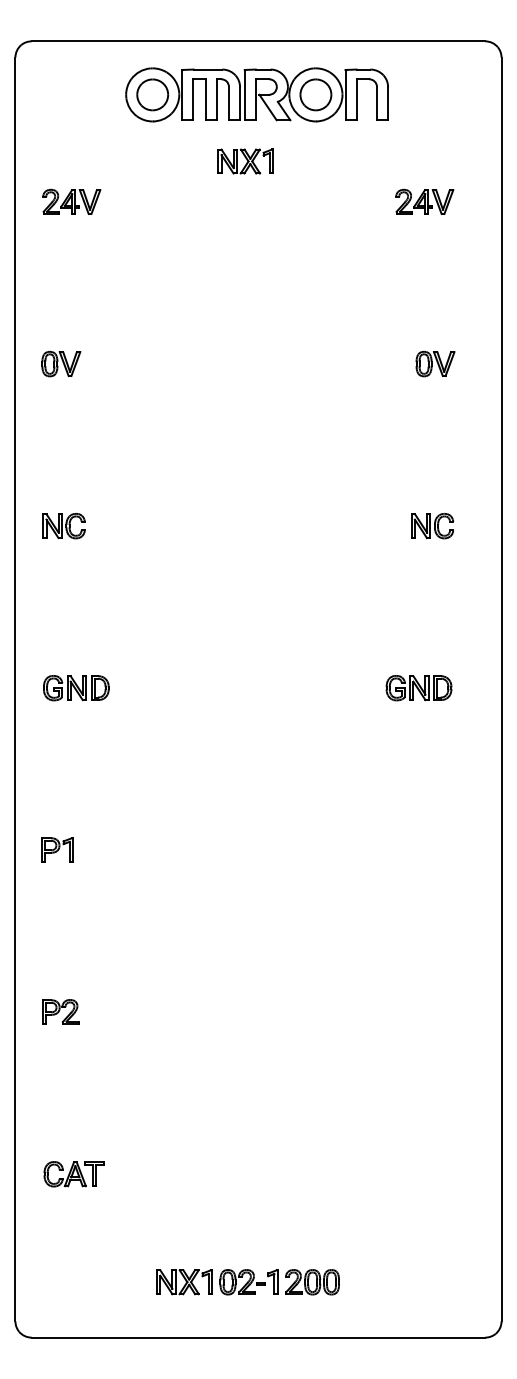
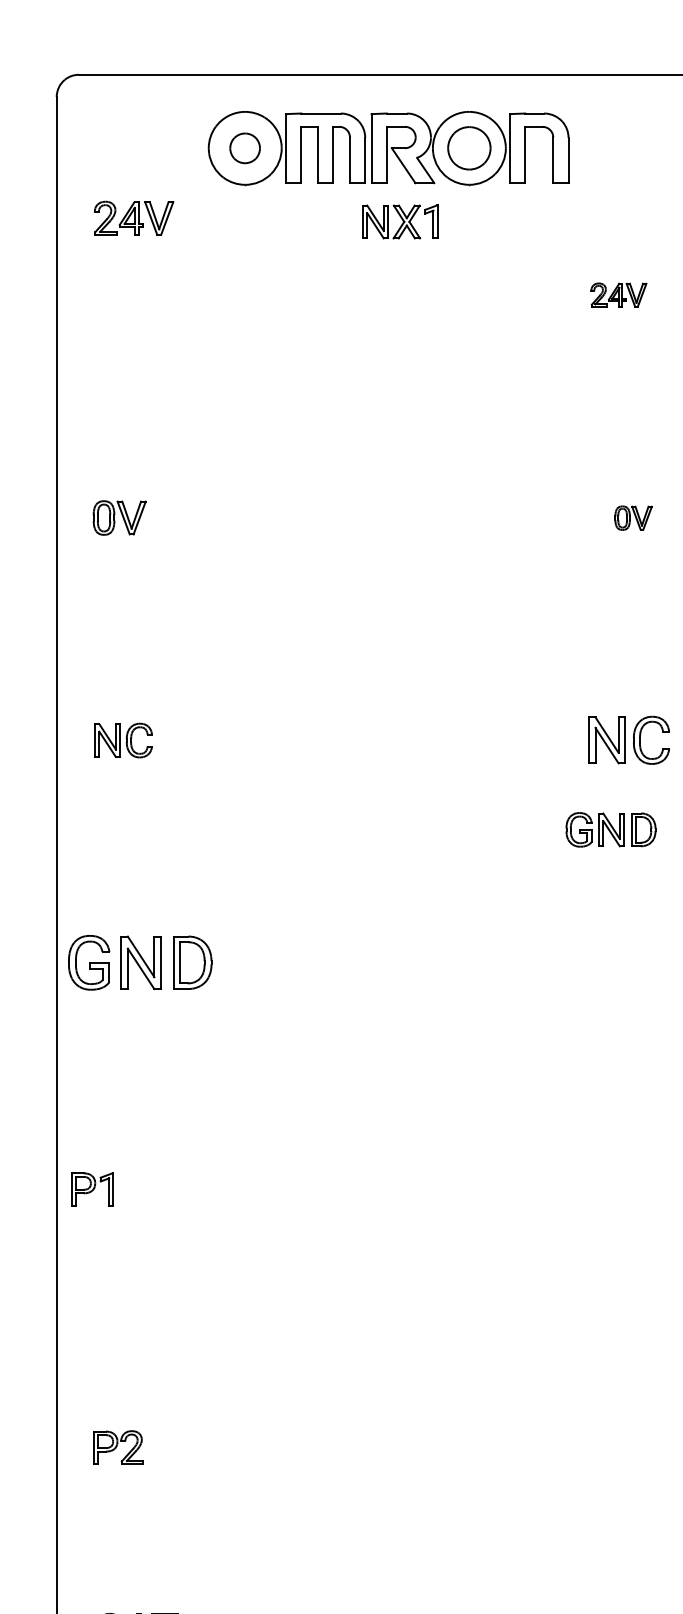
part: (152, 94) -> (244, 147), size x0.7
part: (245, 161) -> (400, 221), moved
part: (71, 201) -> (133, 217), moved
part: (424, 201) -> (618, 294), size x0.7
part: (435, 364) -> (633, 518), size x0.7
part: (432, 526) -> (629, 741), size x1.4
part: (76, 688) -> (140, 963), size x1.6
part: (418, 688) -> (610, 830), moved
part: (57, 849) -> (92, 1188), moved
part: (60, 1011) -> (118, 1447), moved

